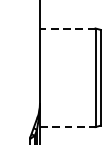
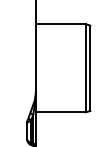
line: (67, 28) -> (60, 24), dashed -> solid
line: (67, 127) -> (60, 112), dashed -> solid

